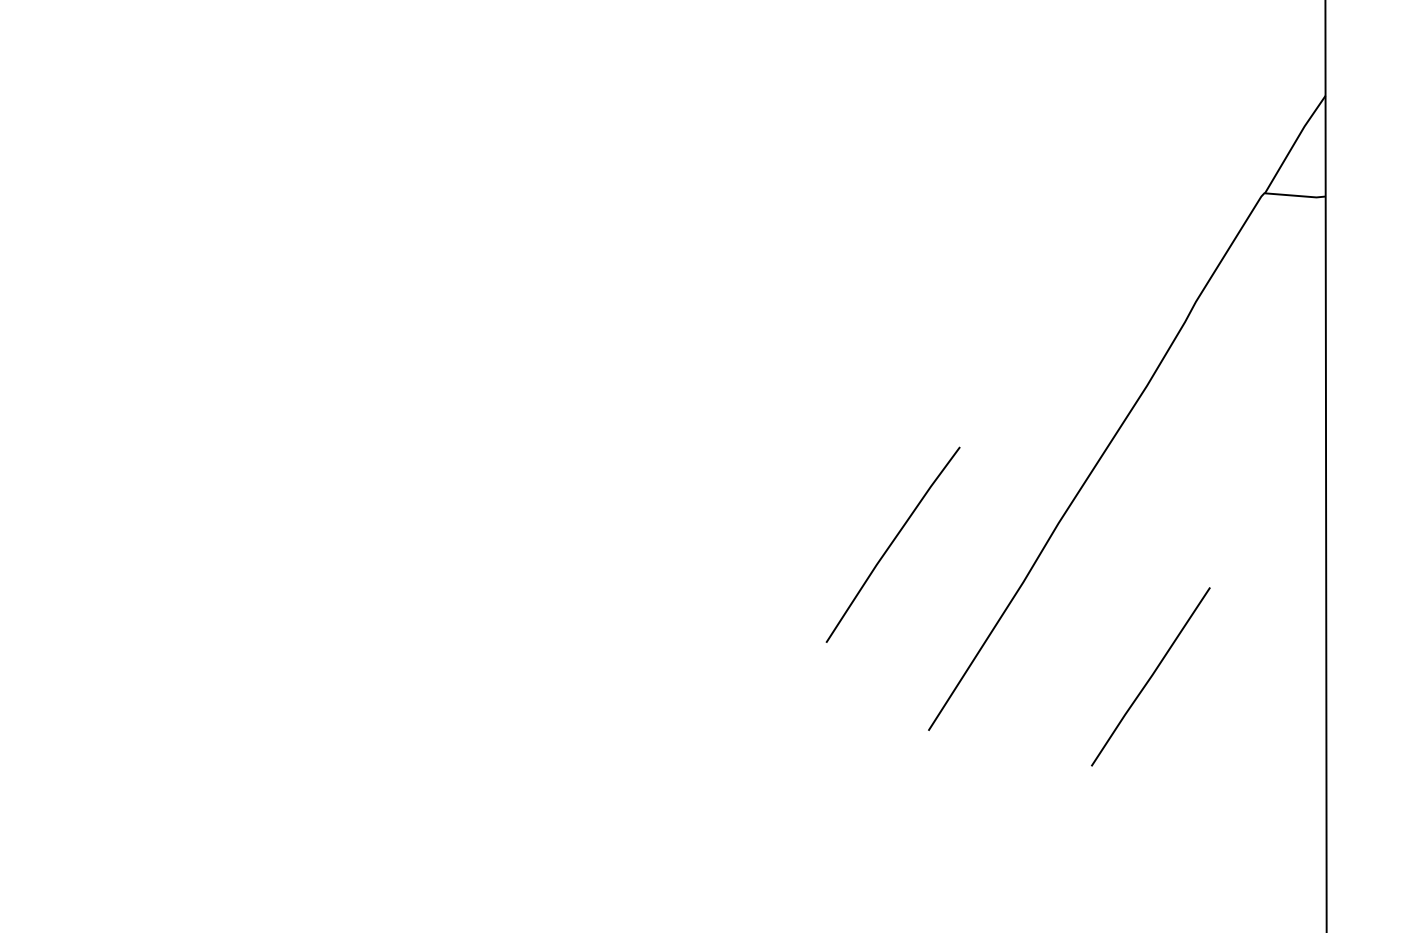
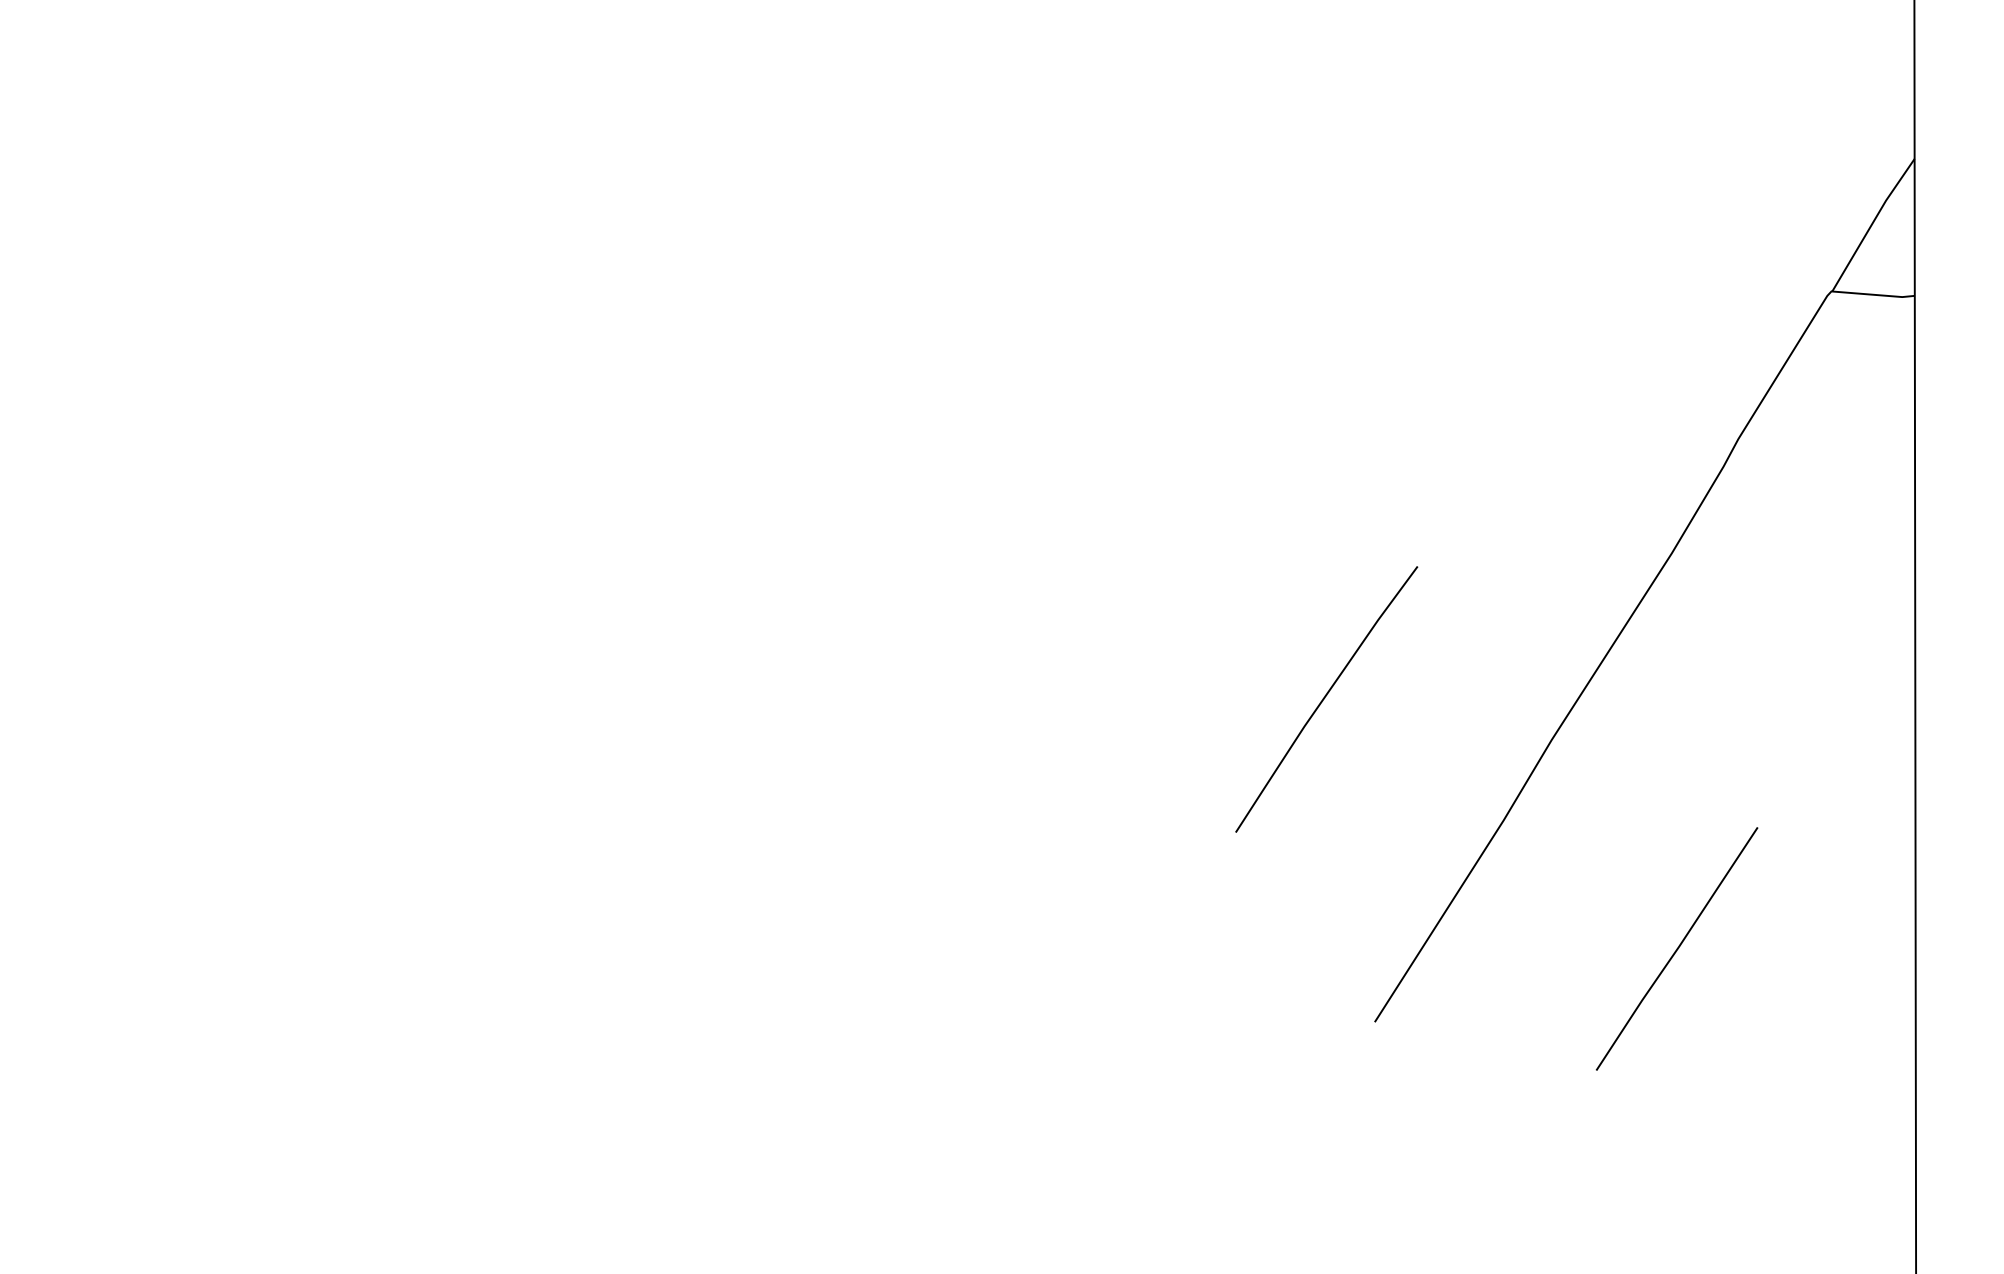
curve: (892, 544) -> (1325, 698), moved

